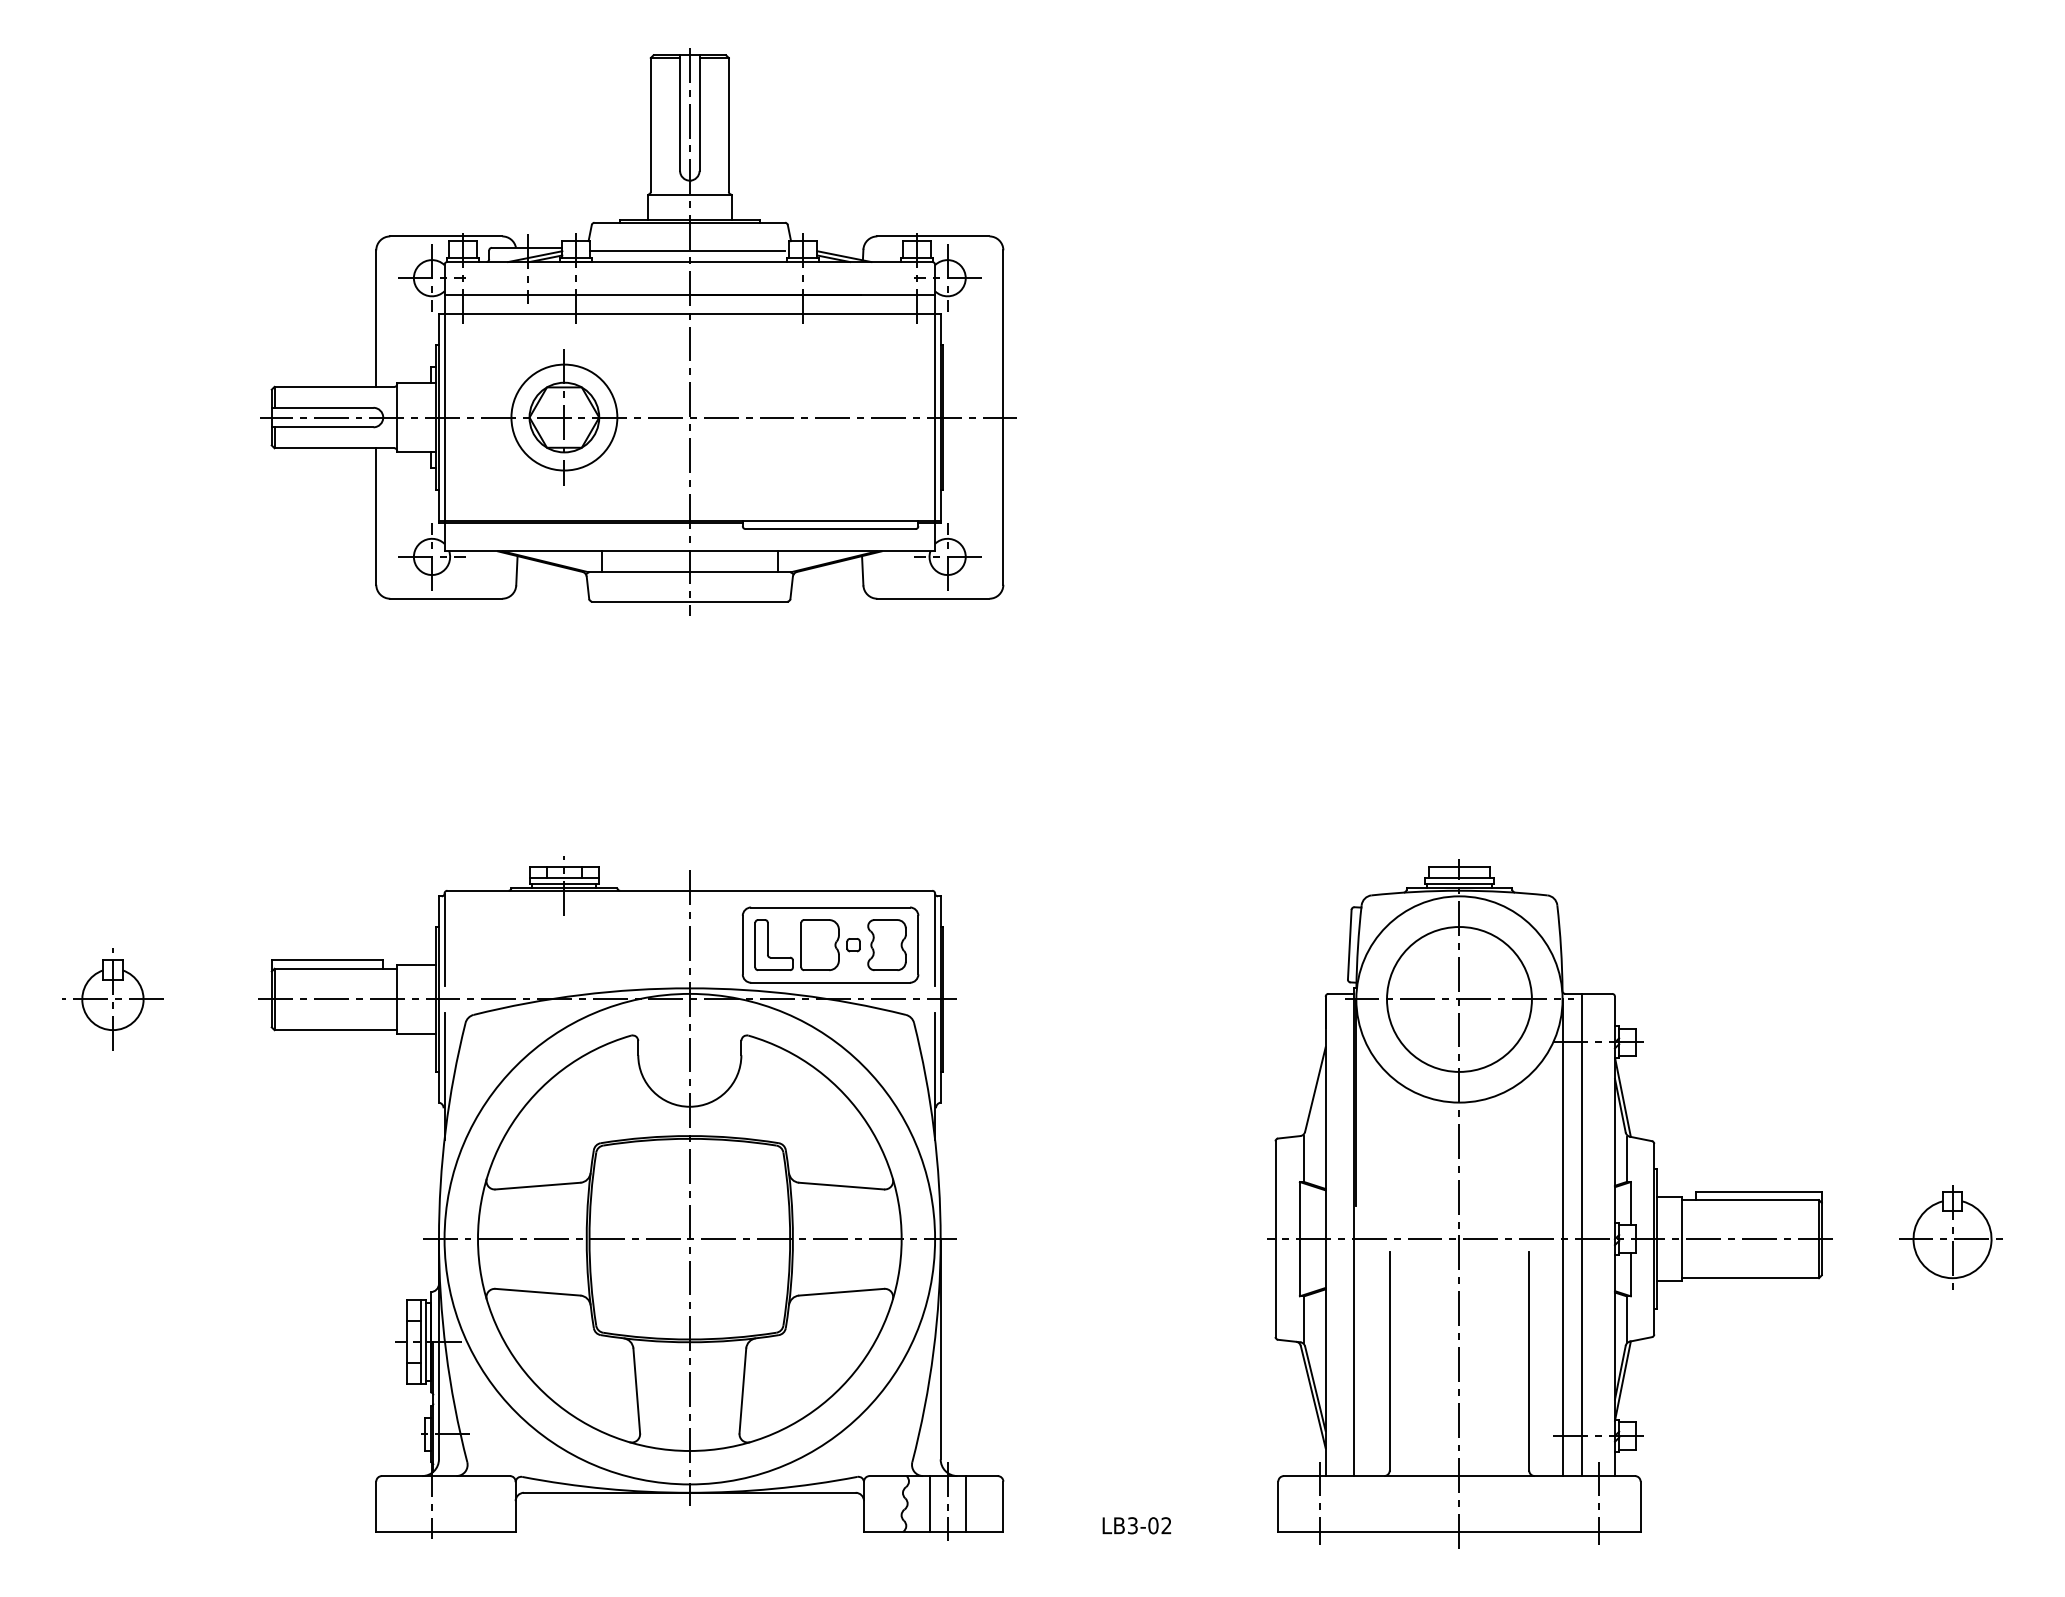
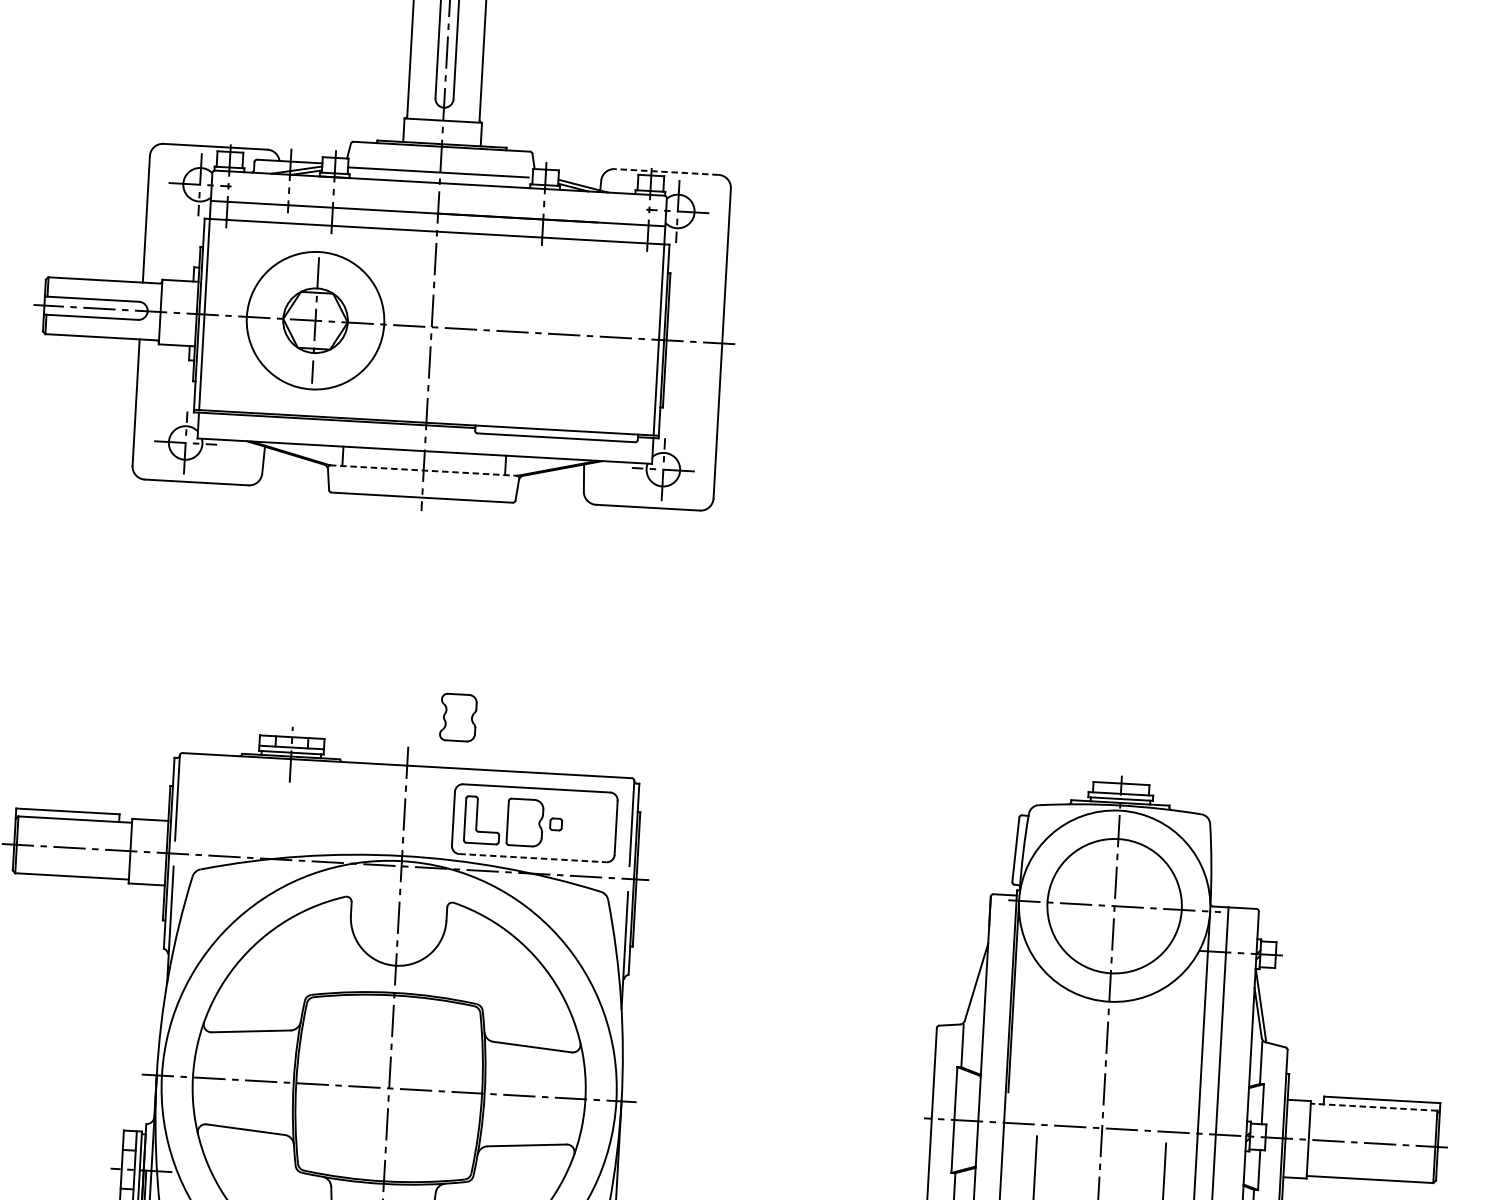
line: (932, 236) -> (665, 172), solid -> dashed
circle: (564, 417) -> (315, 320), size x1.4
line: (690, 572) -> (424, 470), solid -> dashed
part: (886, 944) -> (457, 717), moved
line: (831, 982) -> (533, 857), solid -> dashed
line: (1750, 1200) -> (1373, 1107), solid -> dashed

